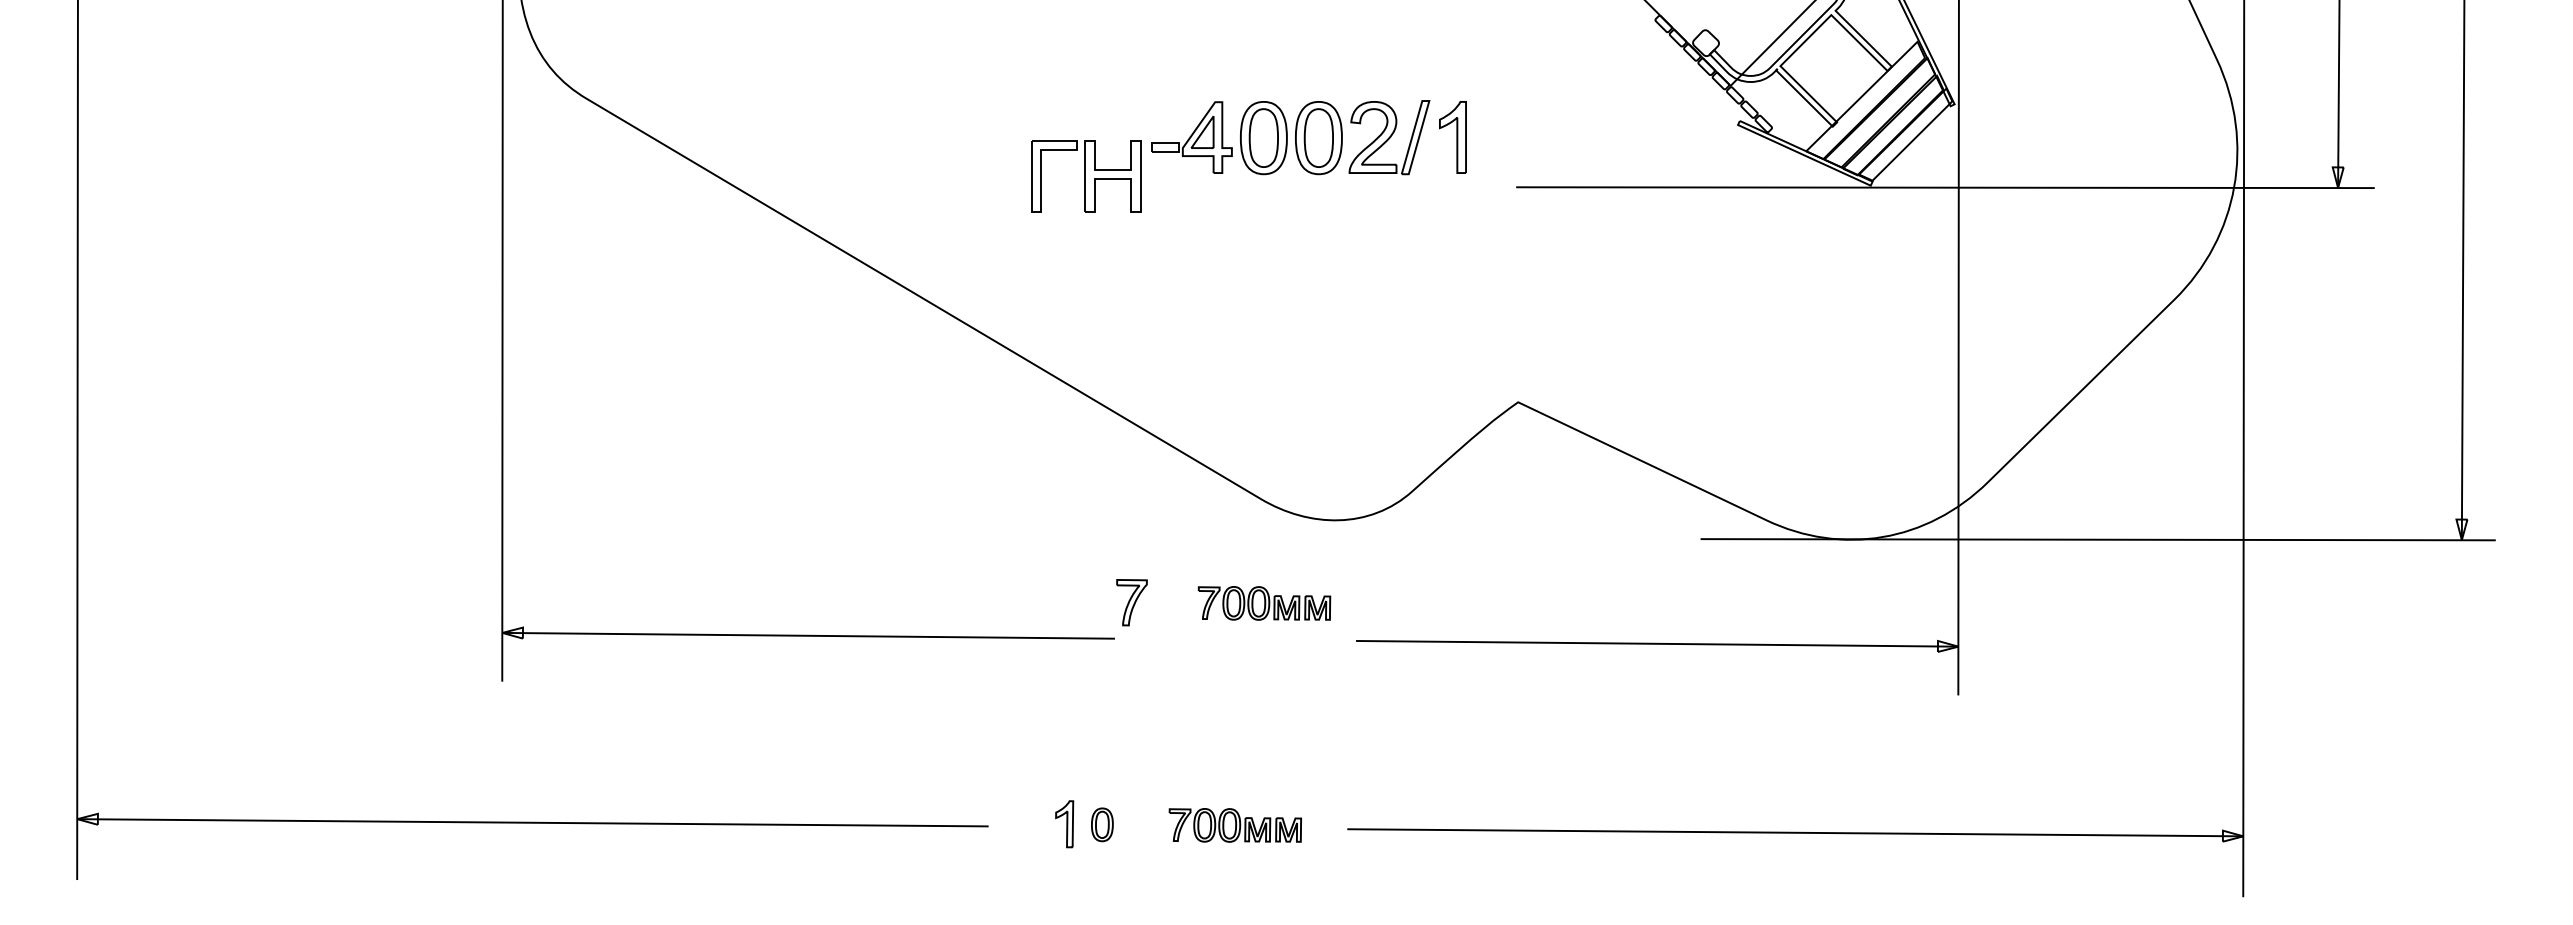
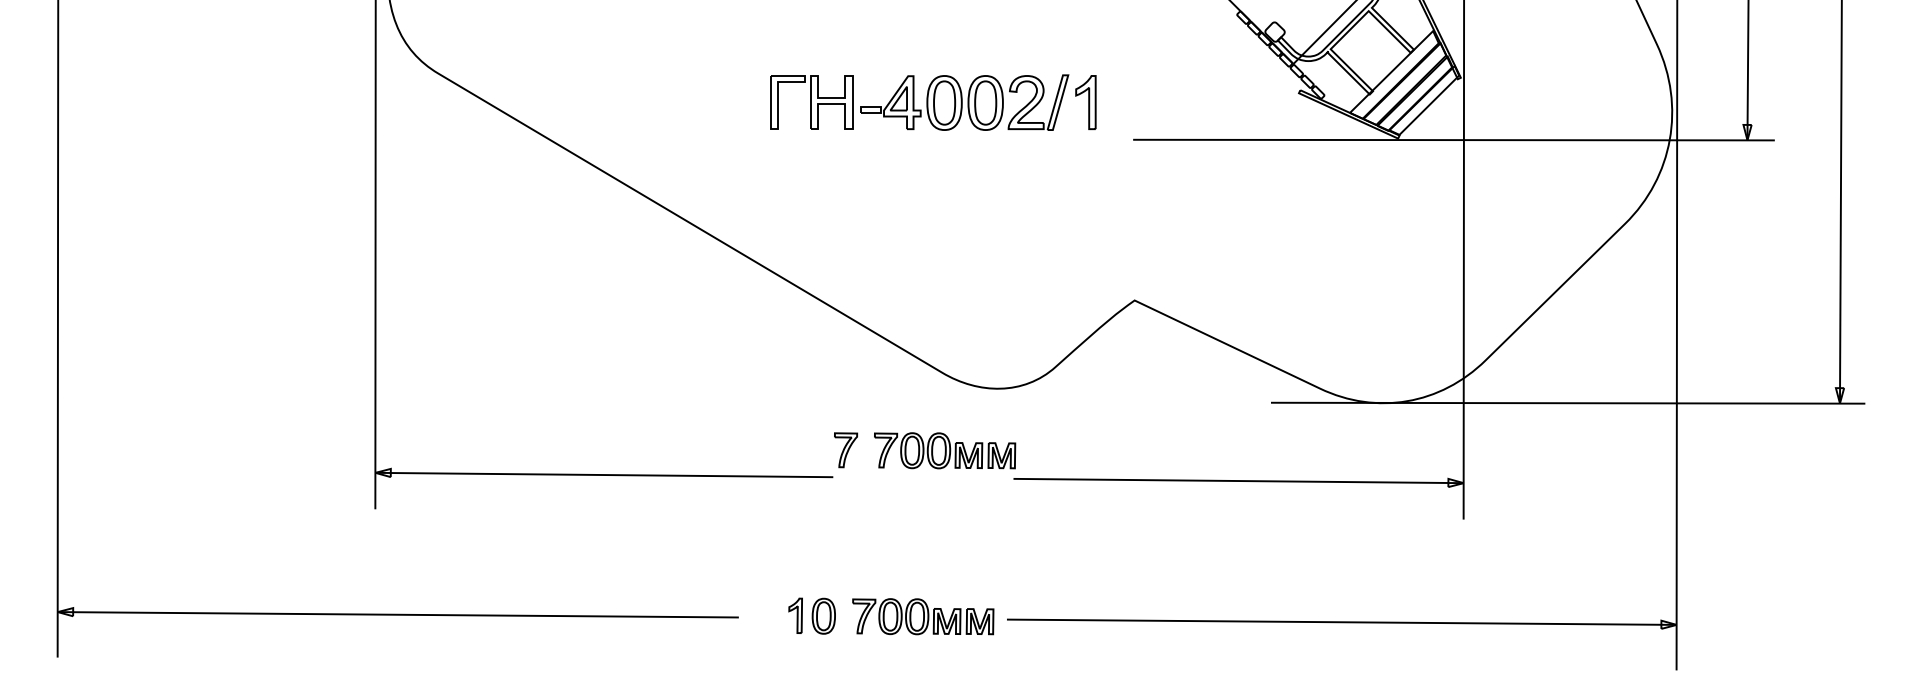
part: (1086, 176) -> (812, 102), moved
part: (1264, 603) -> (945, 450), size x1.43
part: (1102, 824) -> (823, 616), size x1.43
part: (1235, 825) -> (923, 616), size x1.43

